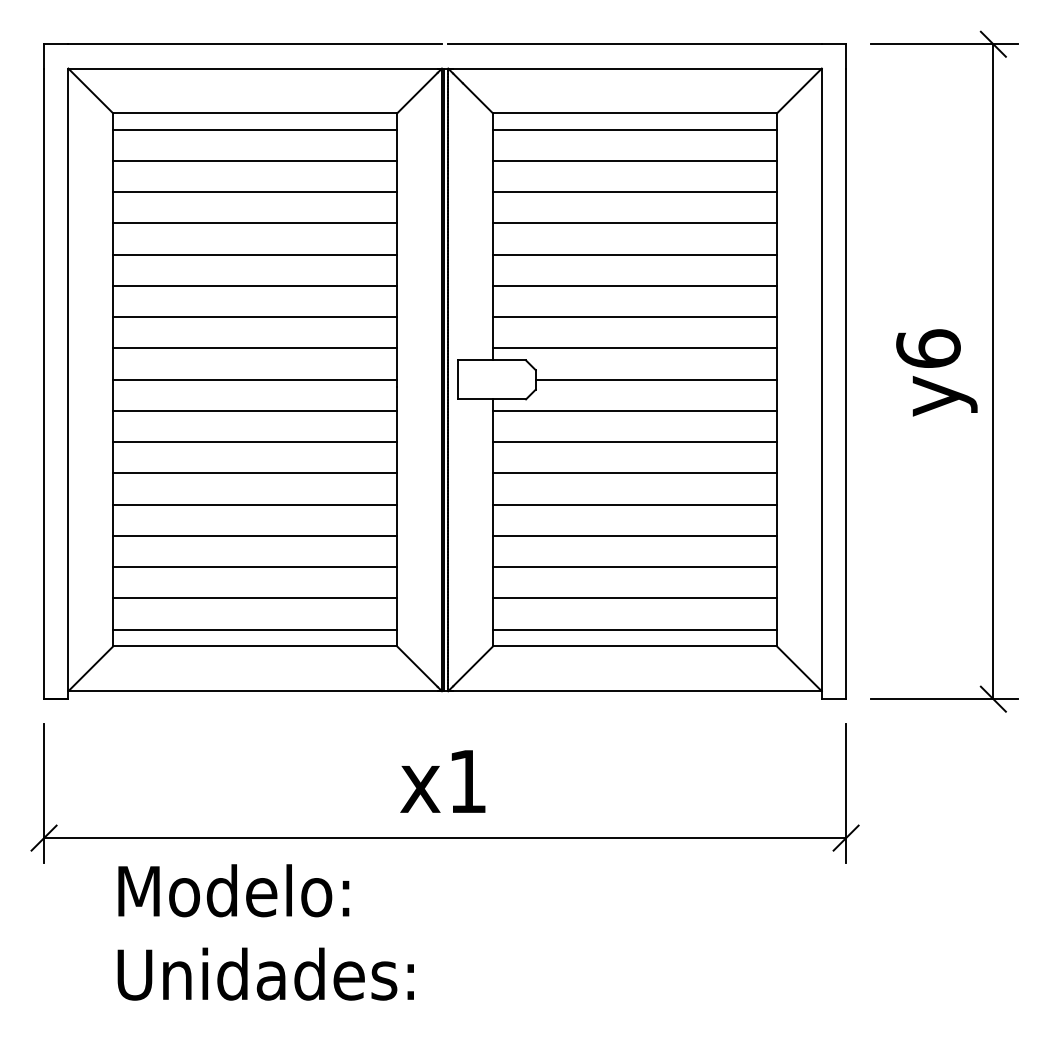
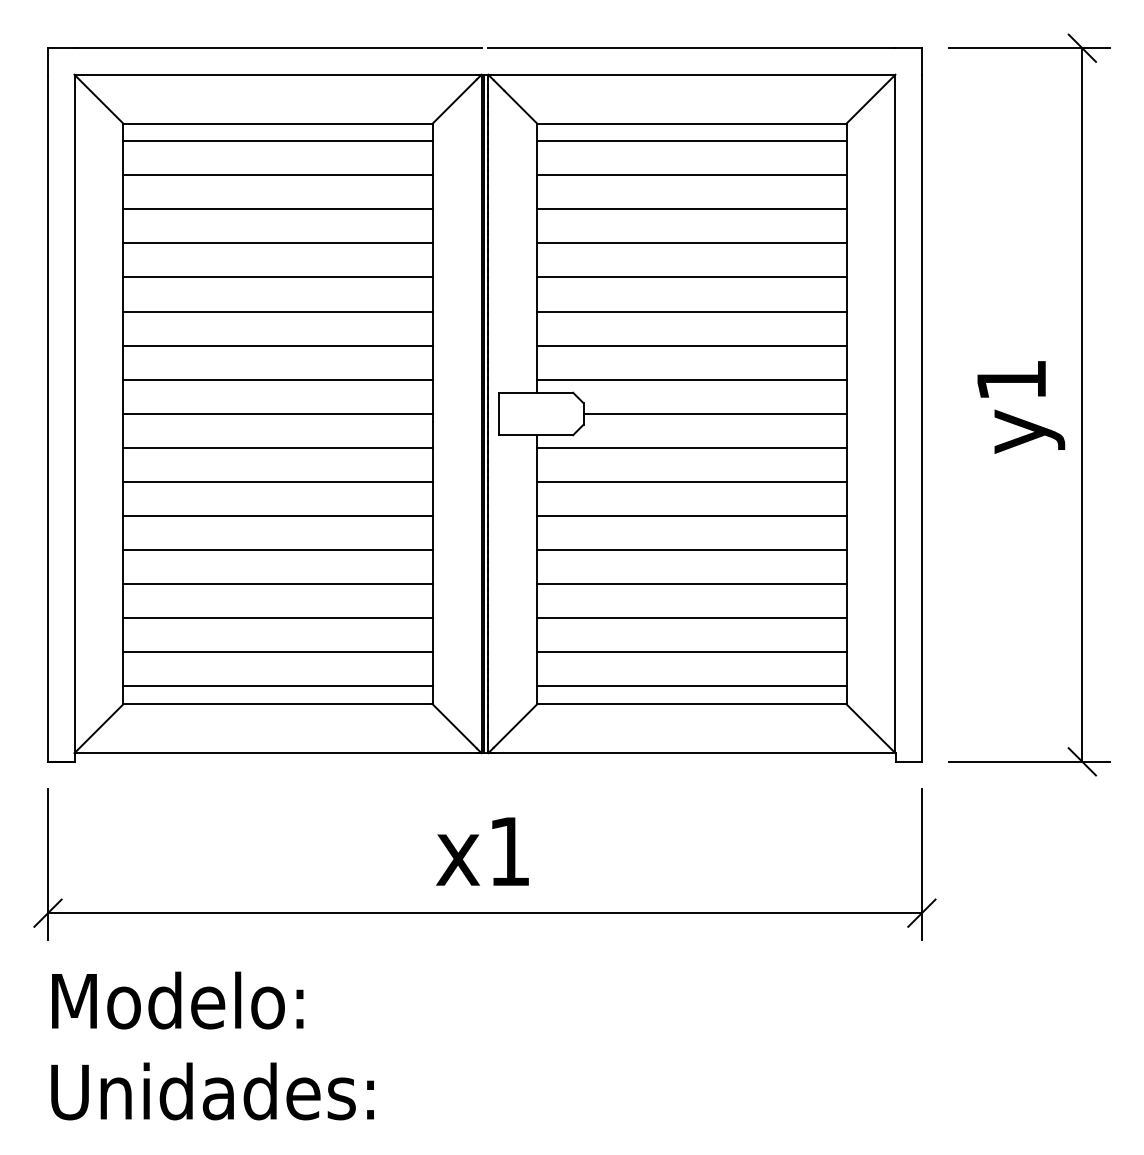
text: (928, 348) -> (1011, 379), y6 -> y1
text: (265, 931) -> (212, 1045), moved

